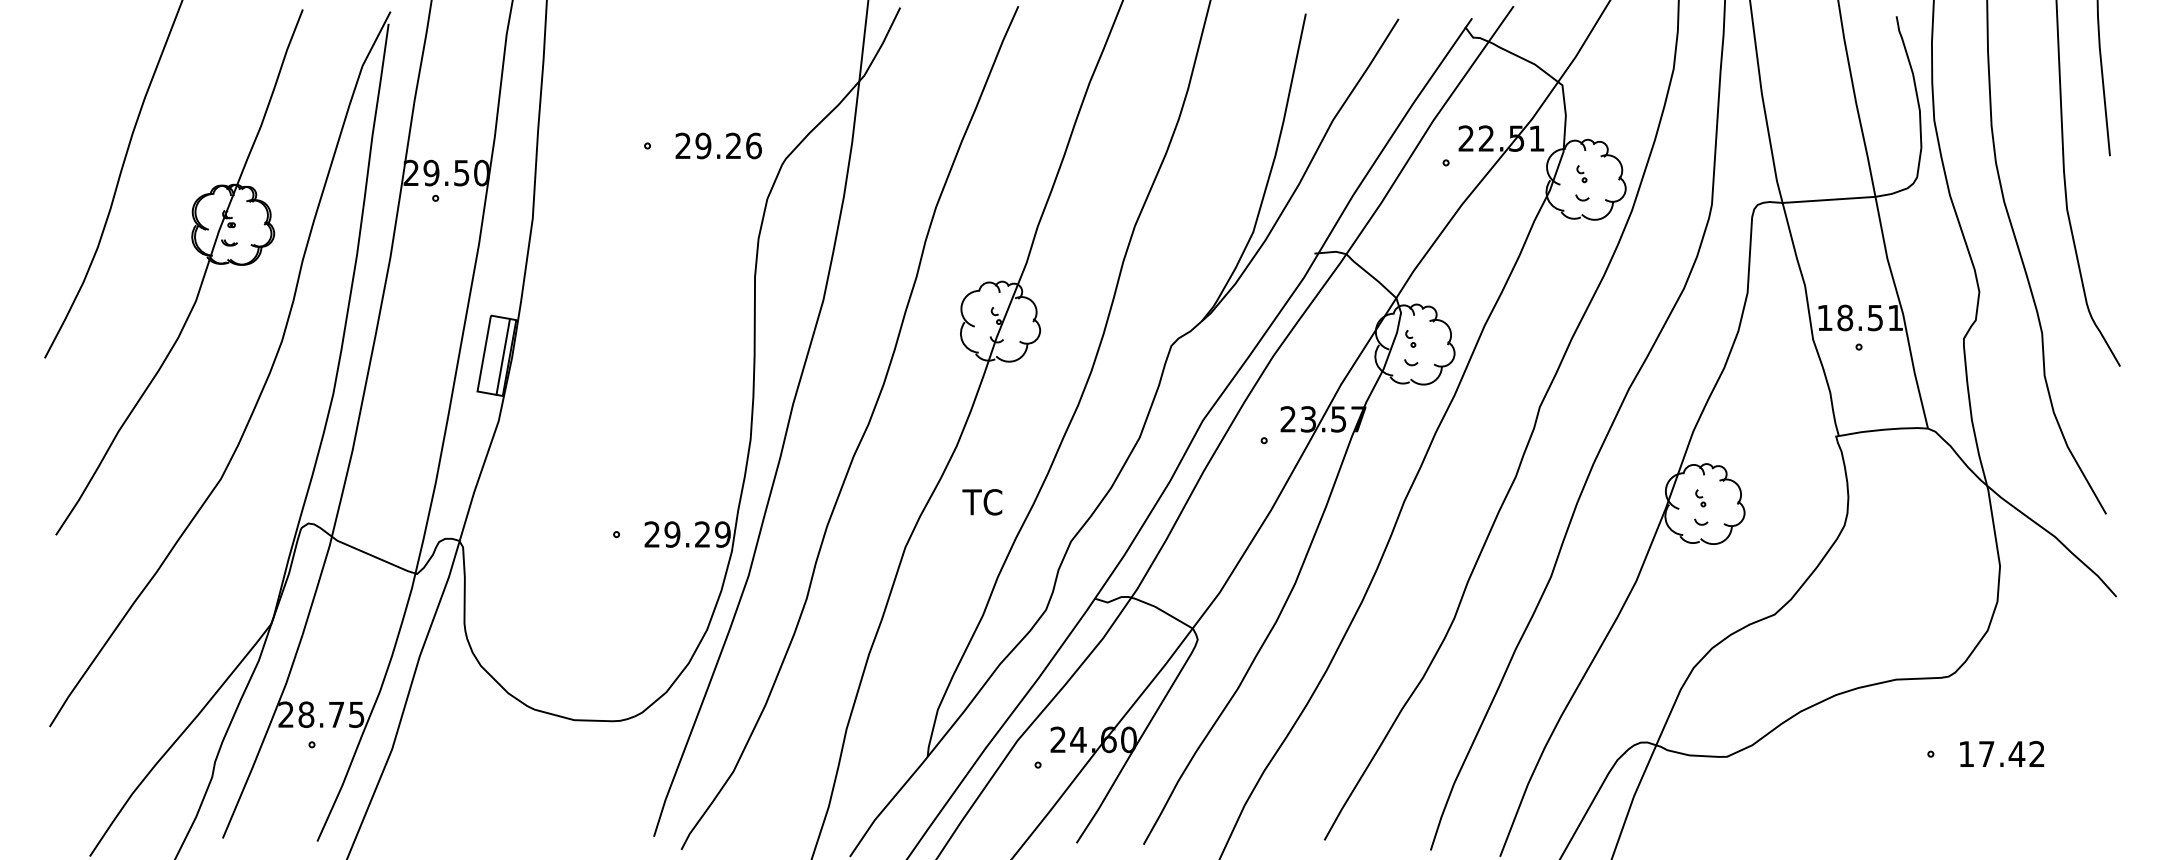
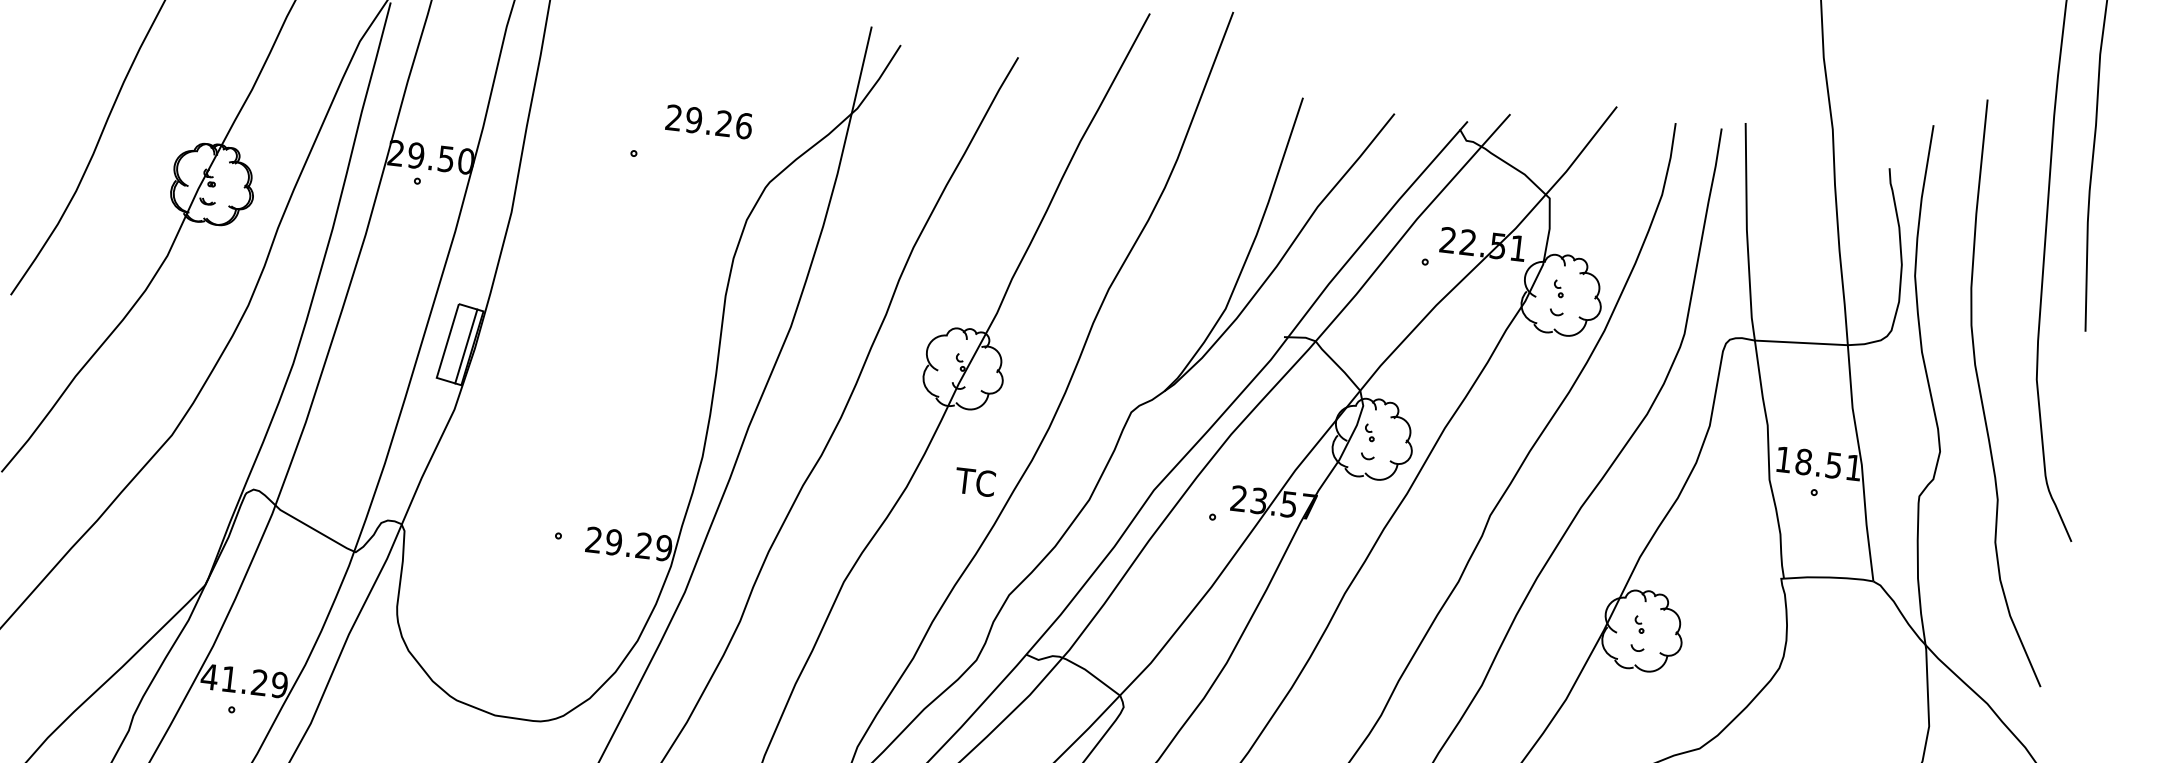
text: (718, 145) -> (709, 121), moved
text: (982, 502) -> (975, 482), moved
text: (320, 714) -> (243, 680), 28.75 -> 41.29

